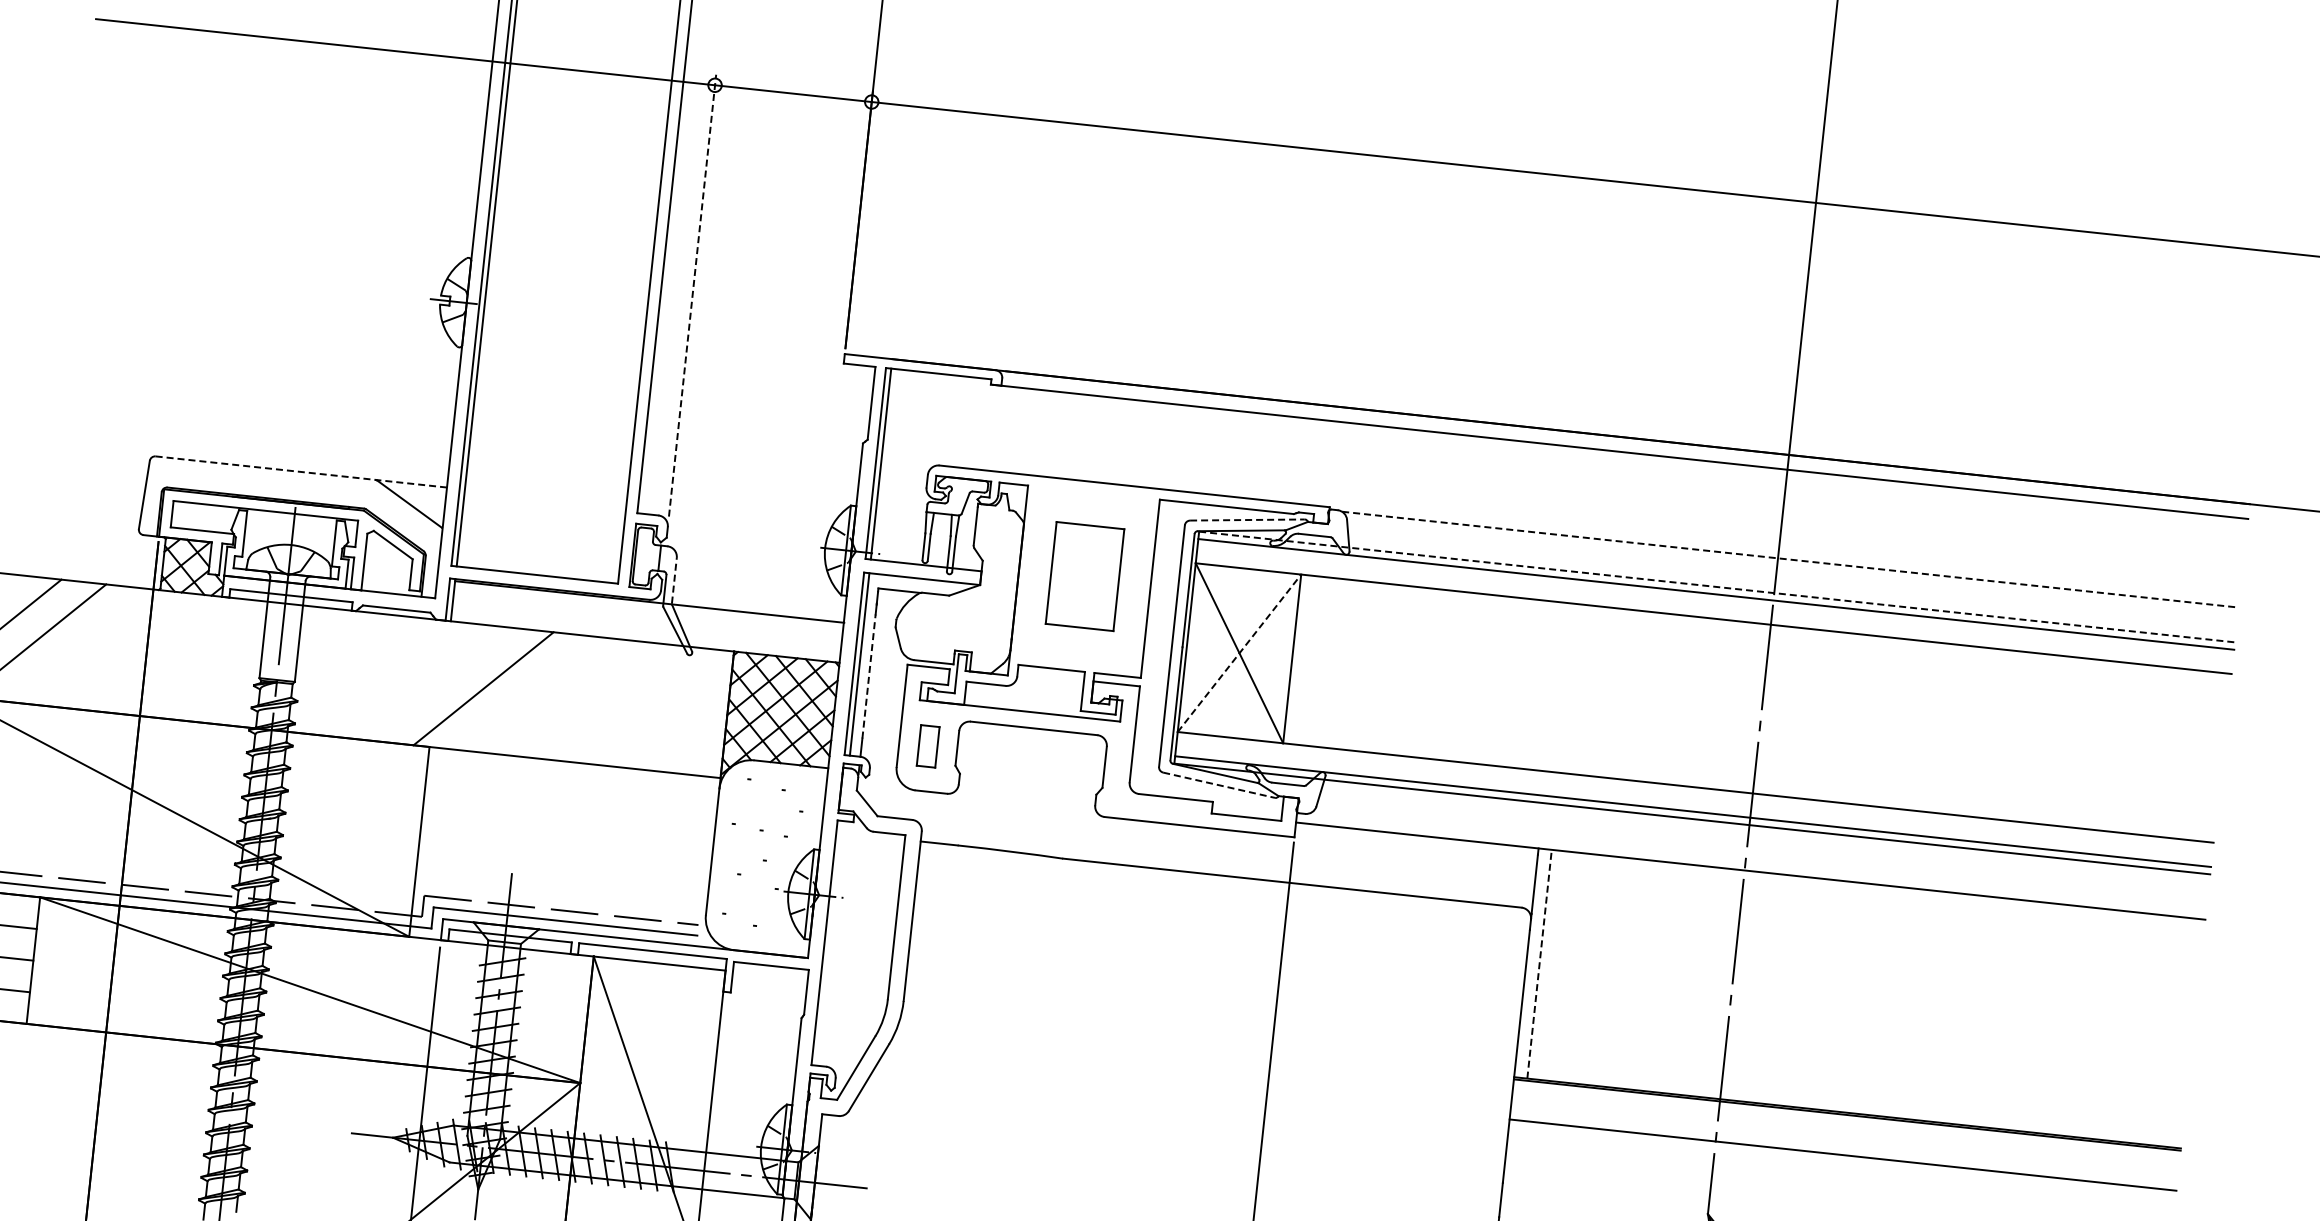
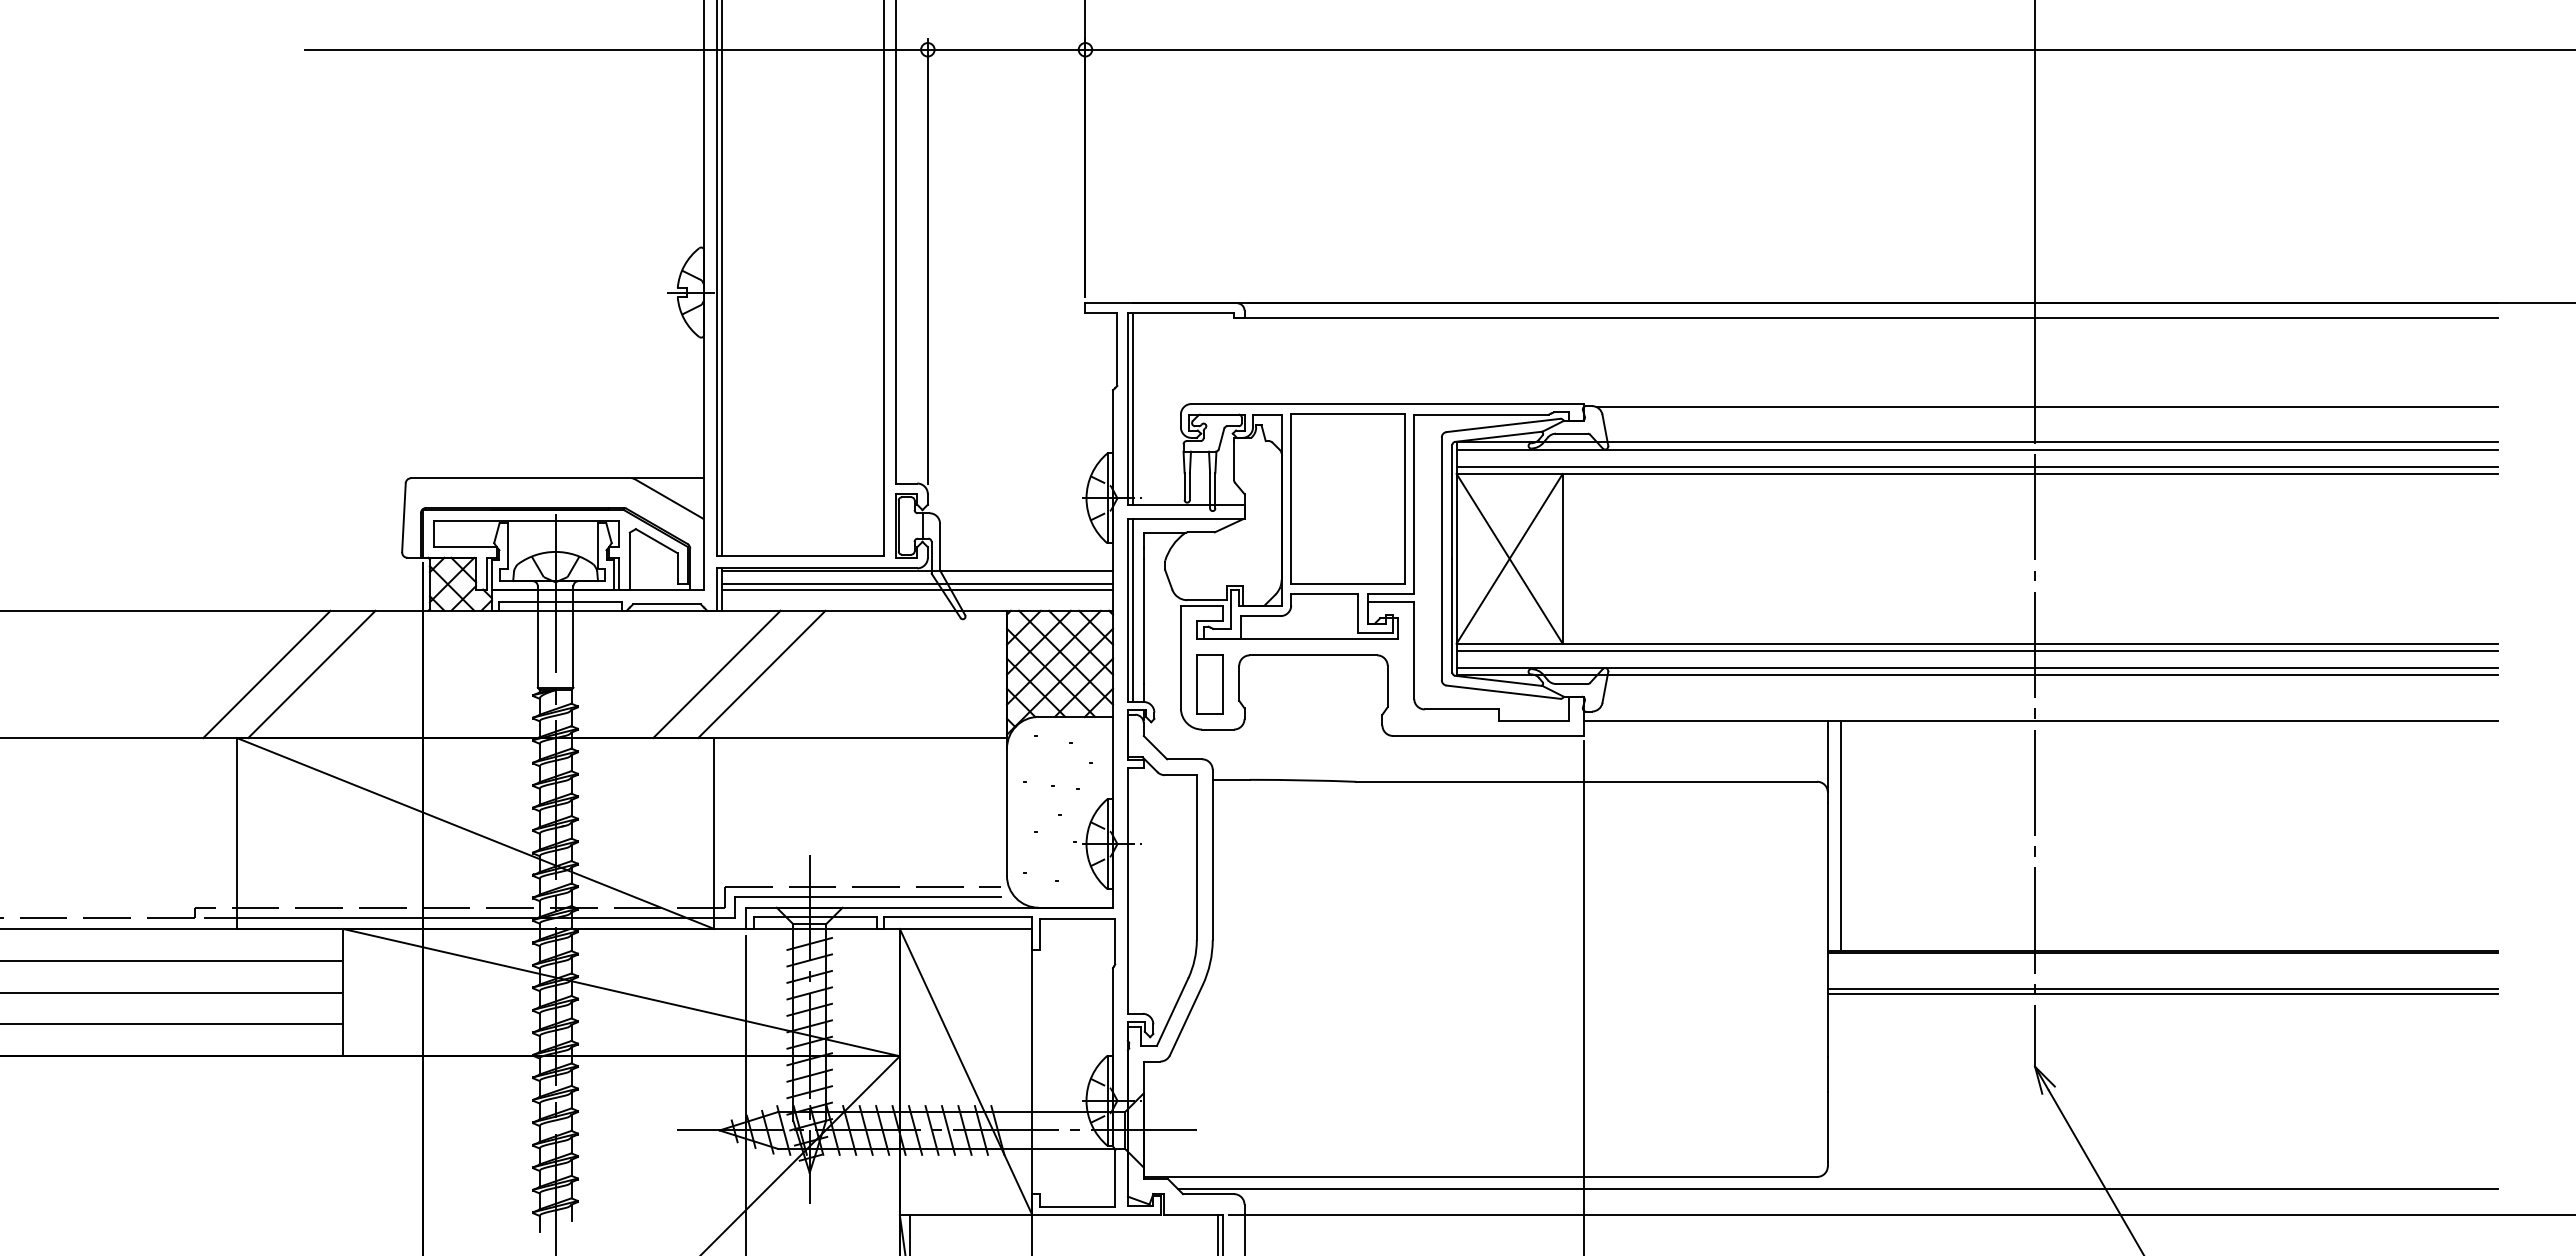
line: (692, 294) -> (927, 260), dashed -> solid
line: (301, 472) -> (557, 478), dashed -> solid
line: (1247, 520) -> (1503, 425), dashed -> solid
line: (1790, 559) -> (2047, 407), dashed -> solid
part: (1084, 576) -> (1347, 498), size x1.67
line: (674, 580) -> (940, 546), dashed -> solid
line: (1717, 587) -> (1977, 442), dashed -> solid
line: (1714, 611) -> (1977, 466), added
line: (647, 615) -> (917, 584), added
line: (647, 620) -> (917, 589), added
line: (1239, 652) -> (1509, 558), dashed -> solid
line: (868, 675) -> (1143, 620), dashed -> solid
line: (438, 684) -> (716, 674), added
part: (927, 746) -> (1209, 684), size x1.43
line: (1219, 785) -> (1503, 692), dashed -> solid
line: (1694, 795) -> (1977, 651), added
line: (1540, 963) -> (1841, 835), dashed -> solid
line: (1842, 1150) -> (2162, 989), added

